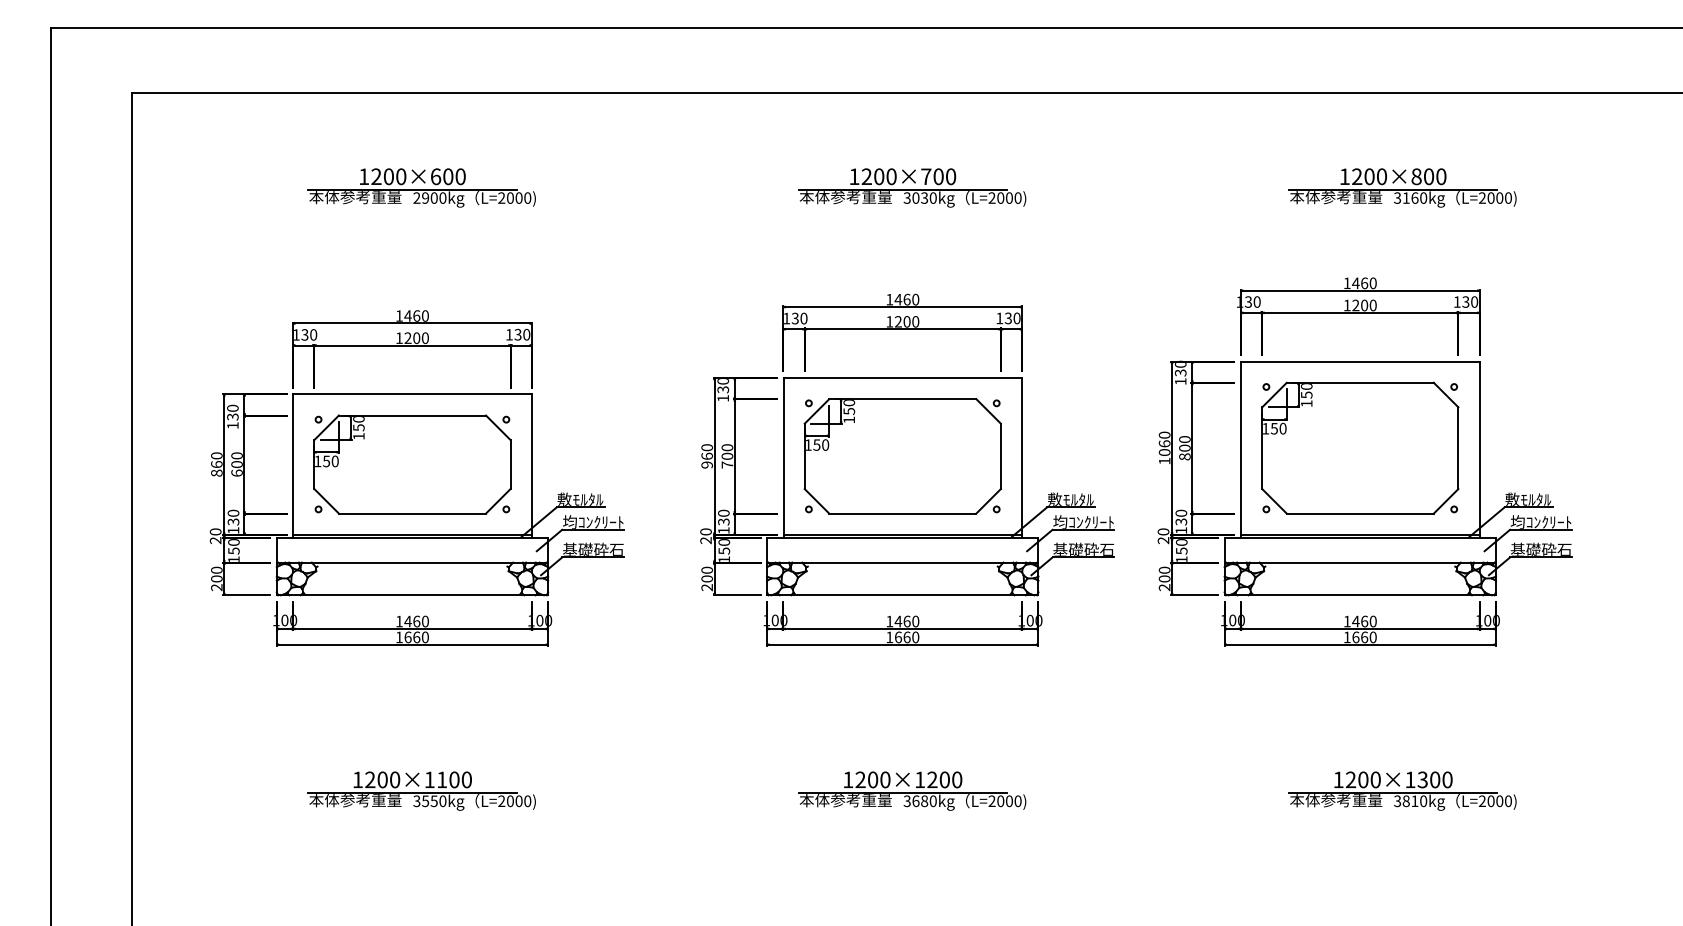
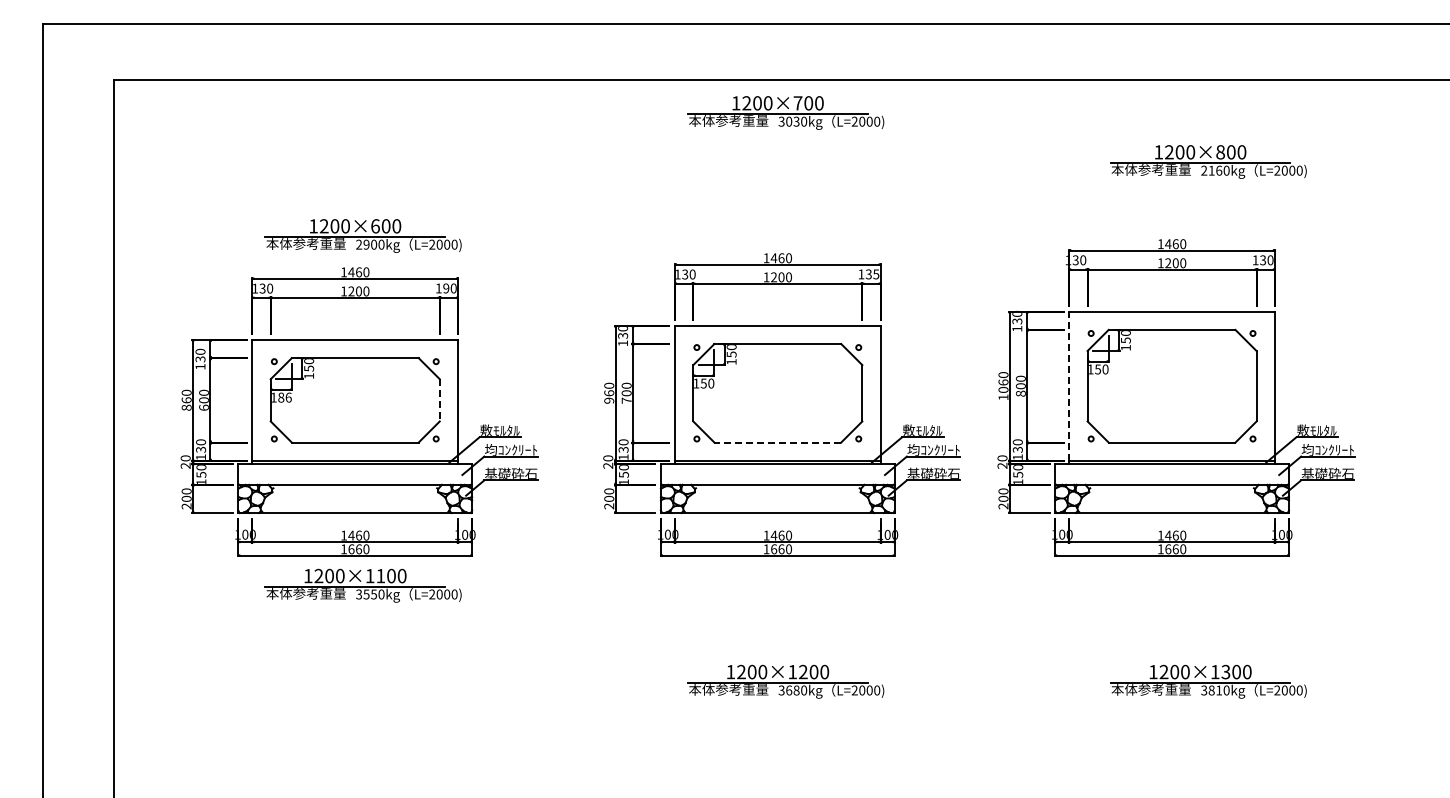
part: (420, 187) -> (362, 235), moved
part: (911, 187) -> (785, 112), moved
text: (1397, 197) -> (1204, 170), 3160kg -> 2160kg
text: (1017, 318) -> (876, 274), 130 -> 135
text: (518, 334) -> (446, 288), 130 -> 190
line: (1241, 448) -> (1069, 386), solid -> dashed
text: (330, 461) -> (284, 397), 150 -> 186
line: (510, 464) -> (439, 400), solid -> dashed
line: (902, 513) -> (777, 442), solid -> dashed
part: (420, 790) -> (362, 585), moved

